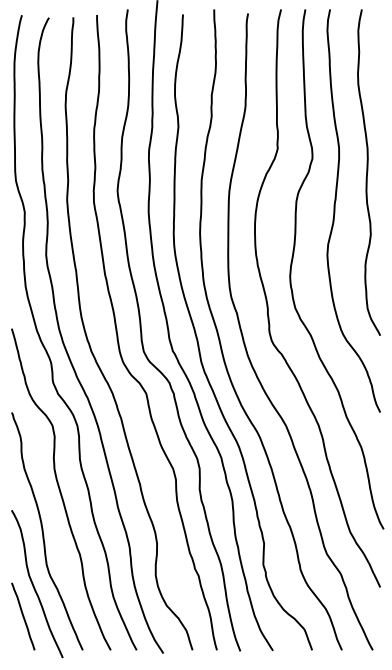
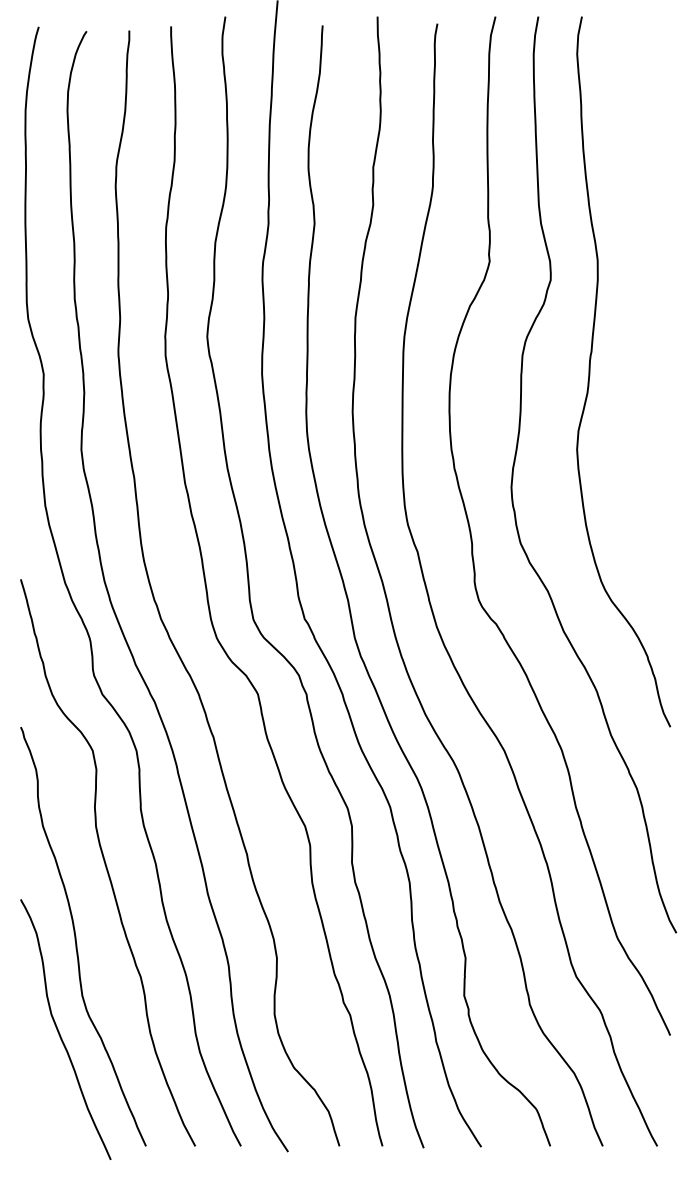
curve: (368, 171) -> (649, 302), removed
line: (23, 616) -> (41, 1086), removed

